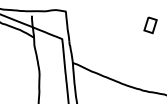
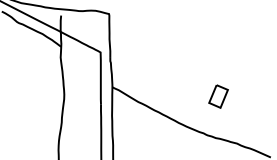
part: (150, 25) -> (218, 96), moved

